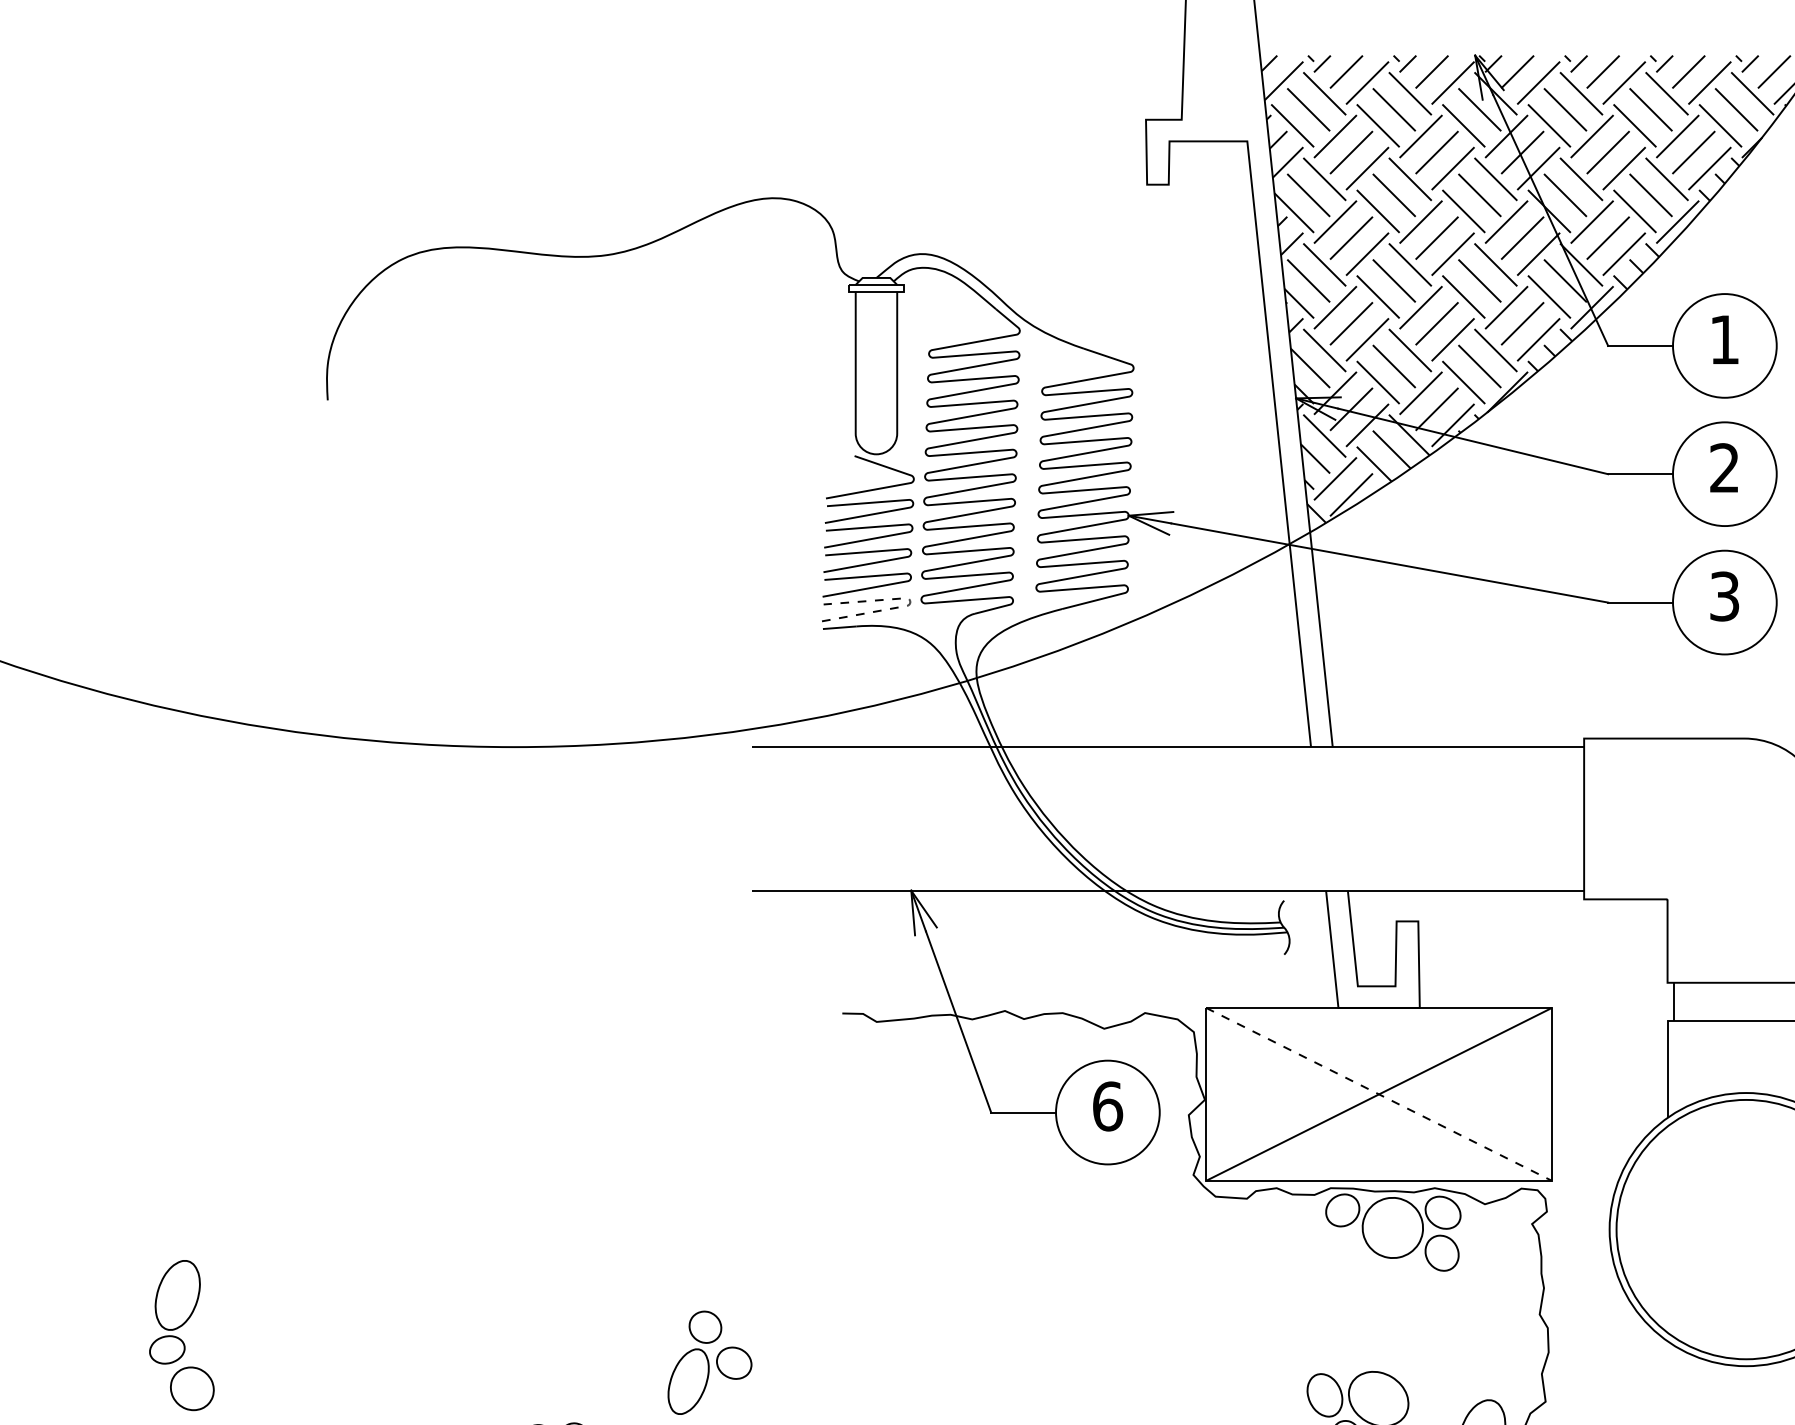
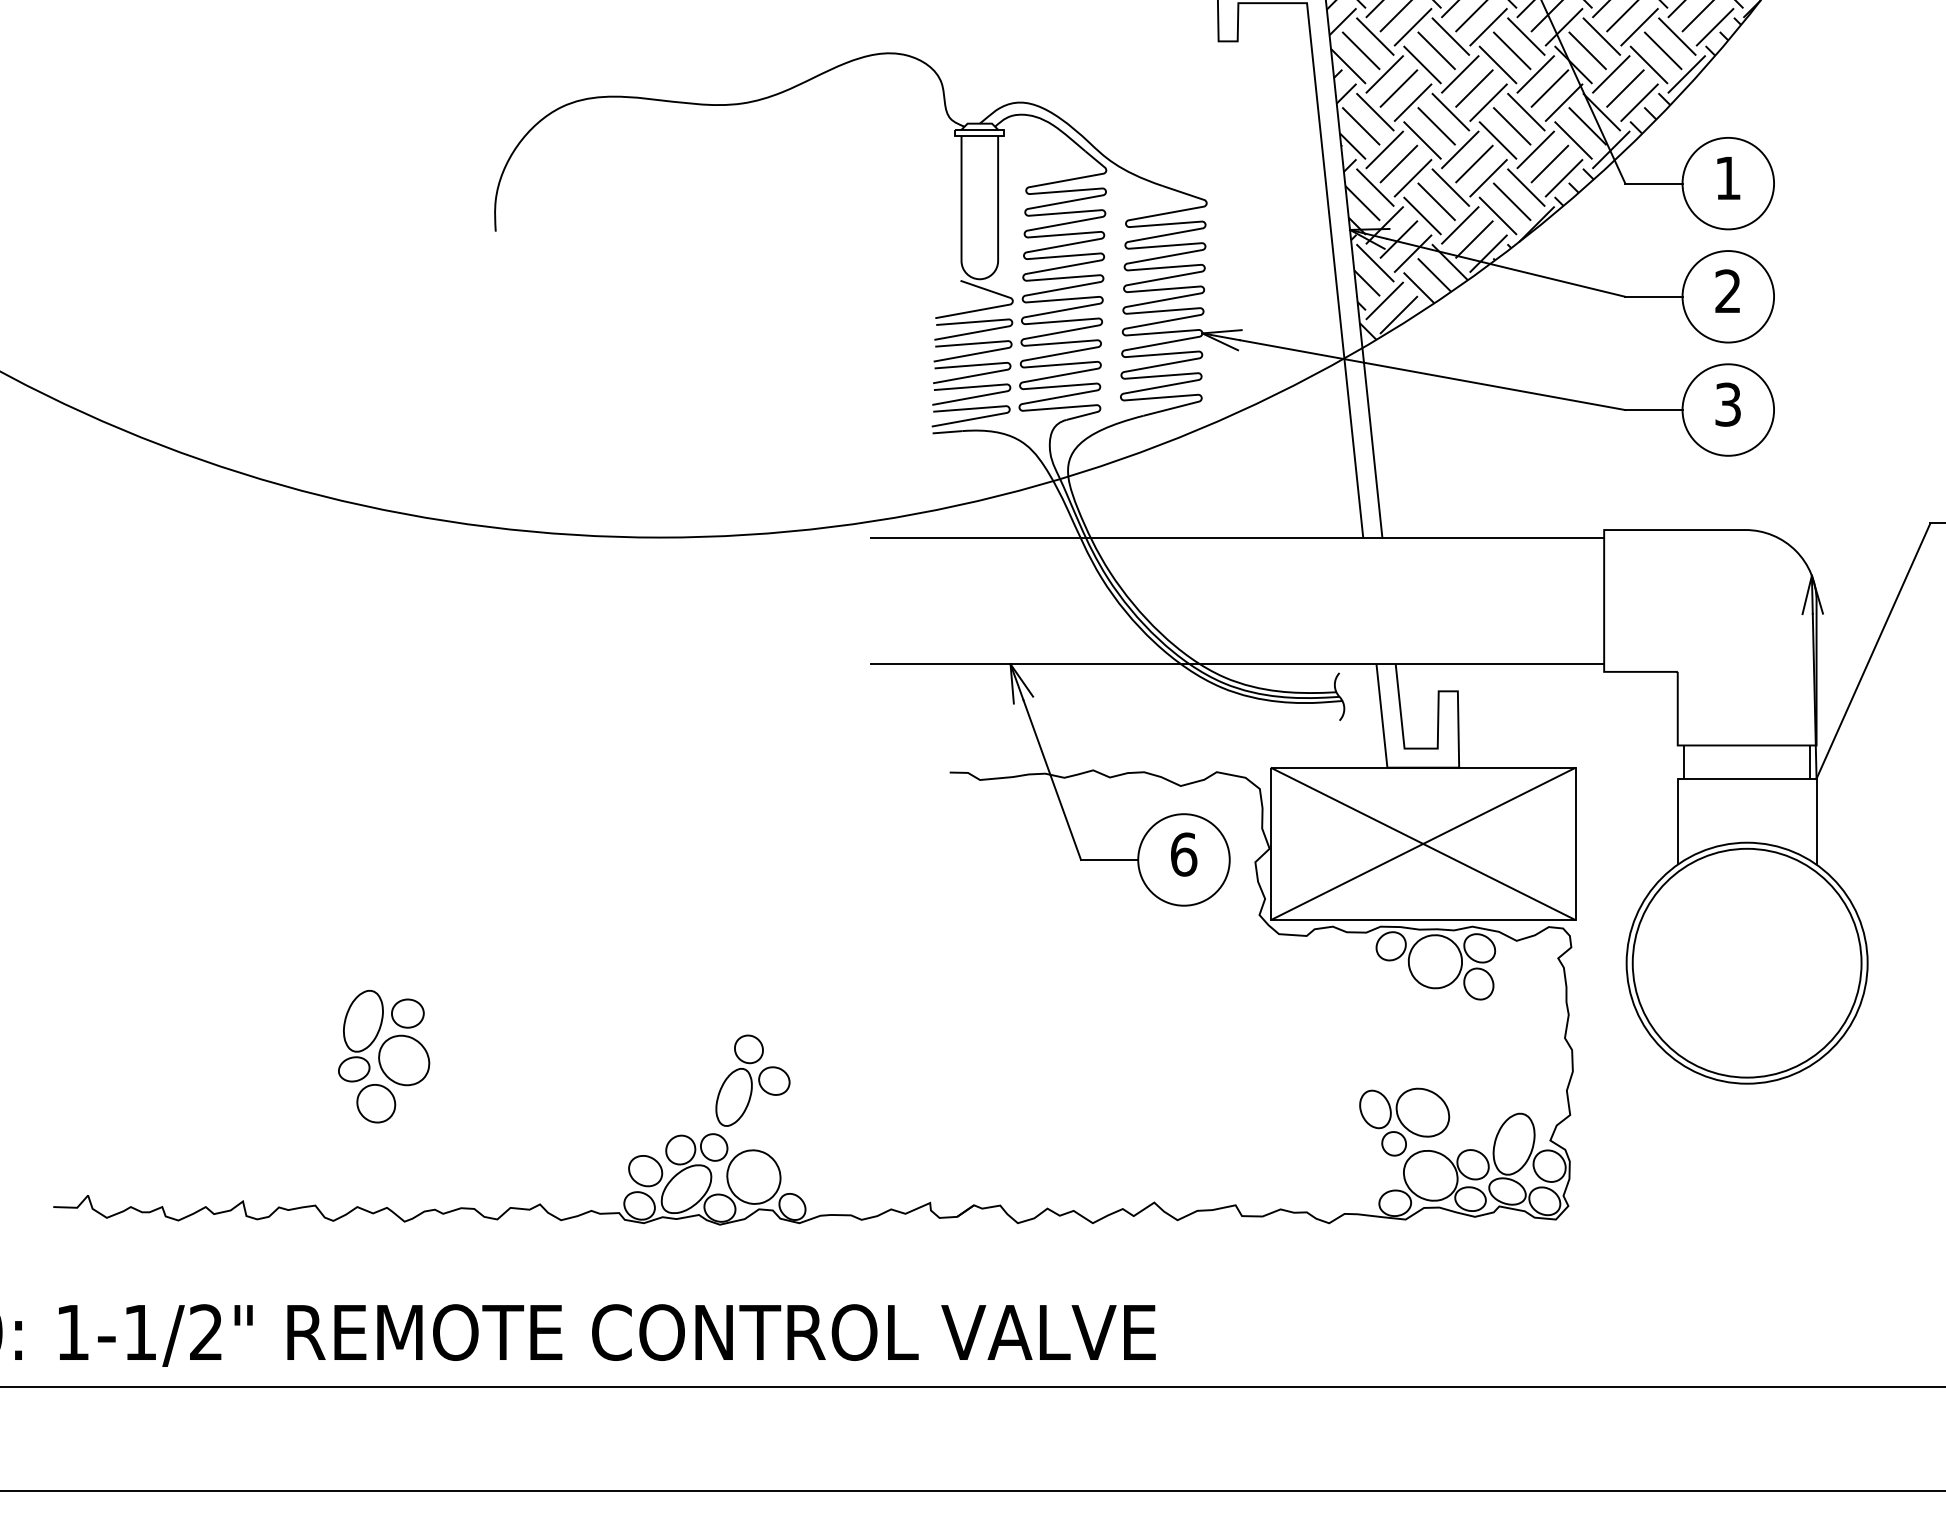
line: (910, 601) -> (1009, 409), dashed -> solid
line: (1379, 1093) -> (1423, 843), dashed -> solid
part: (224, 1319) -> (404, 1042), added
part: (709, 1362) -> (752, 1080), moved

